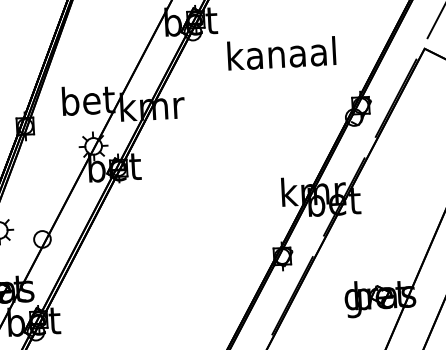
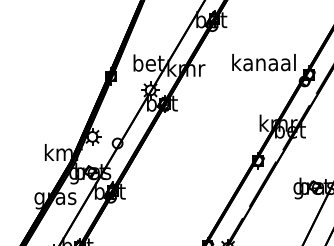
text: (280, 53) -> (263, 62), moved

